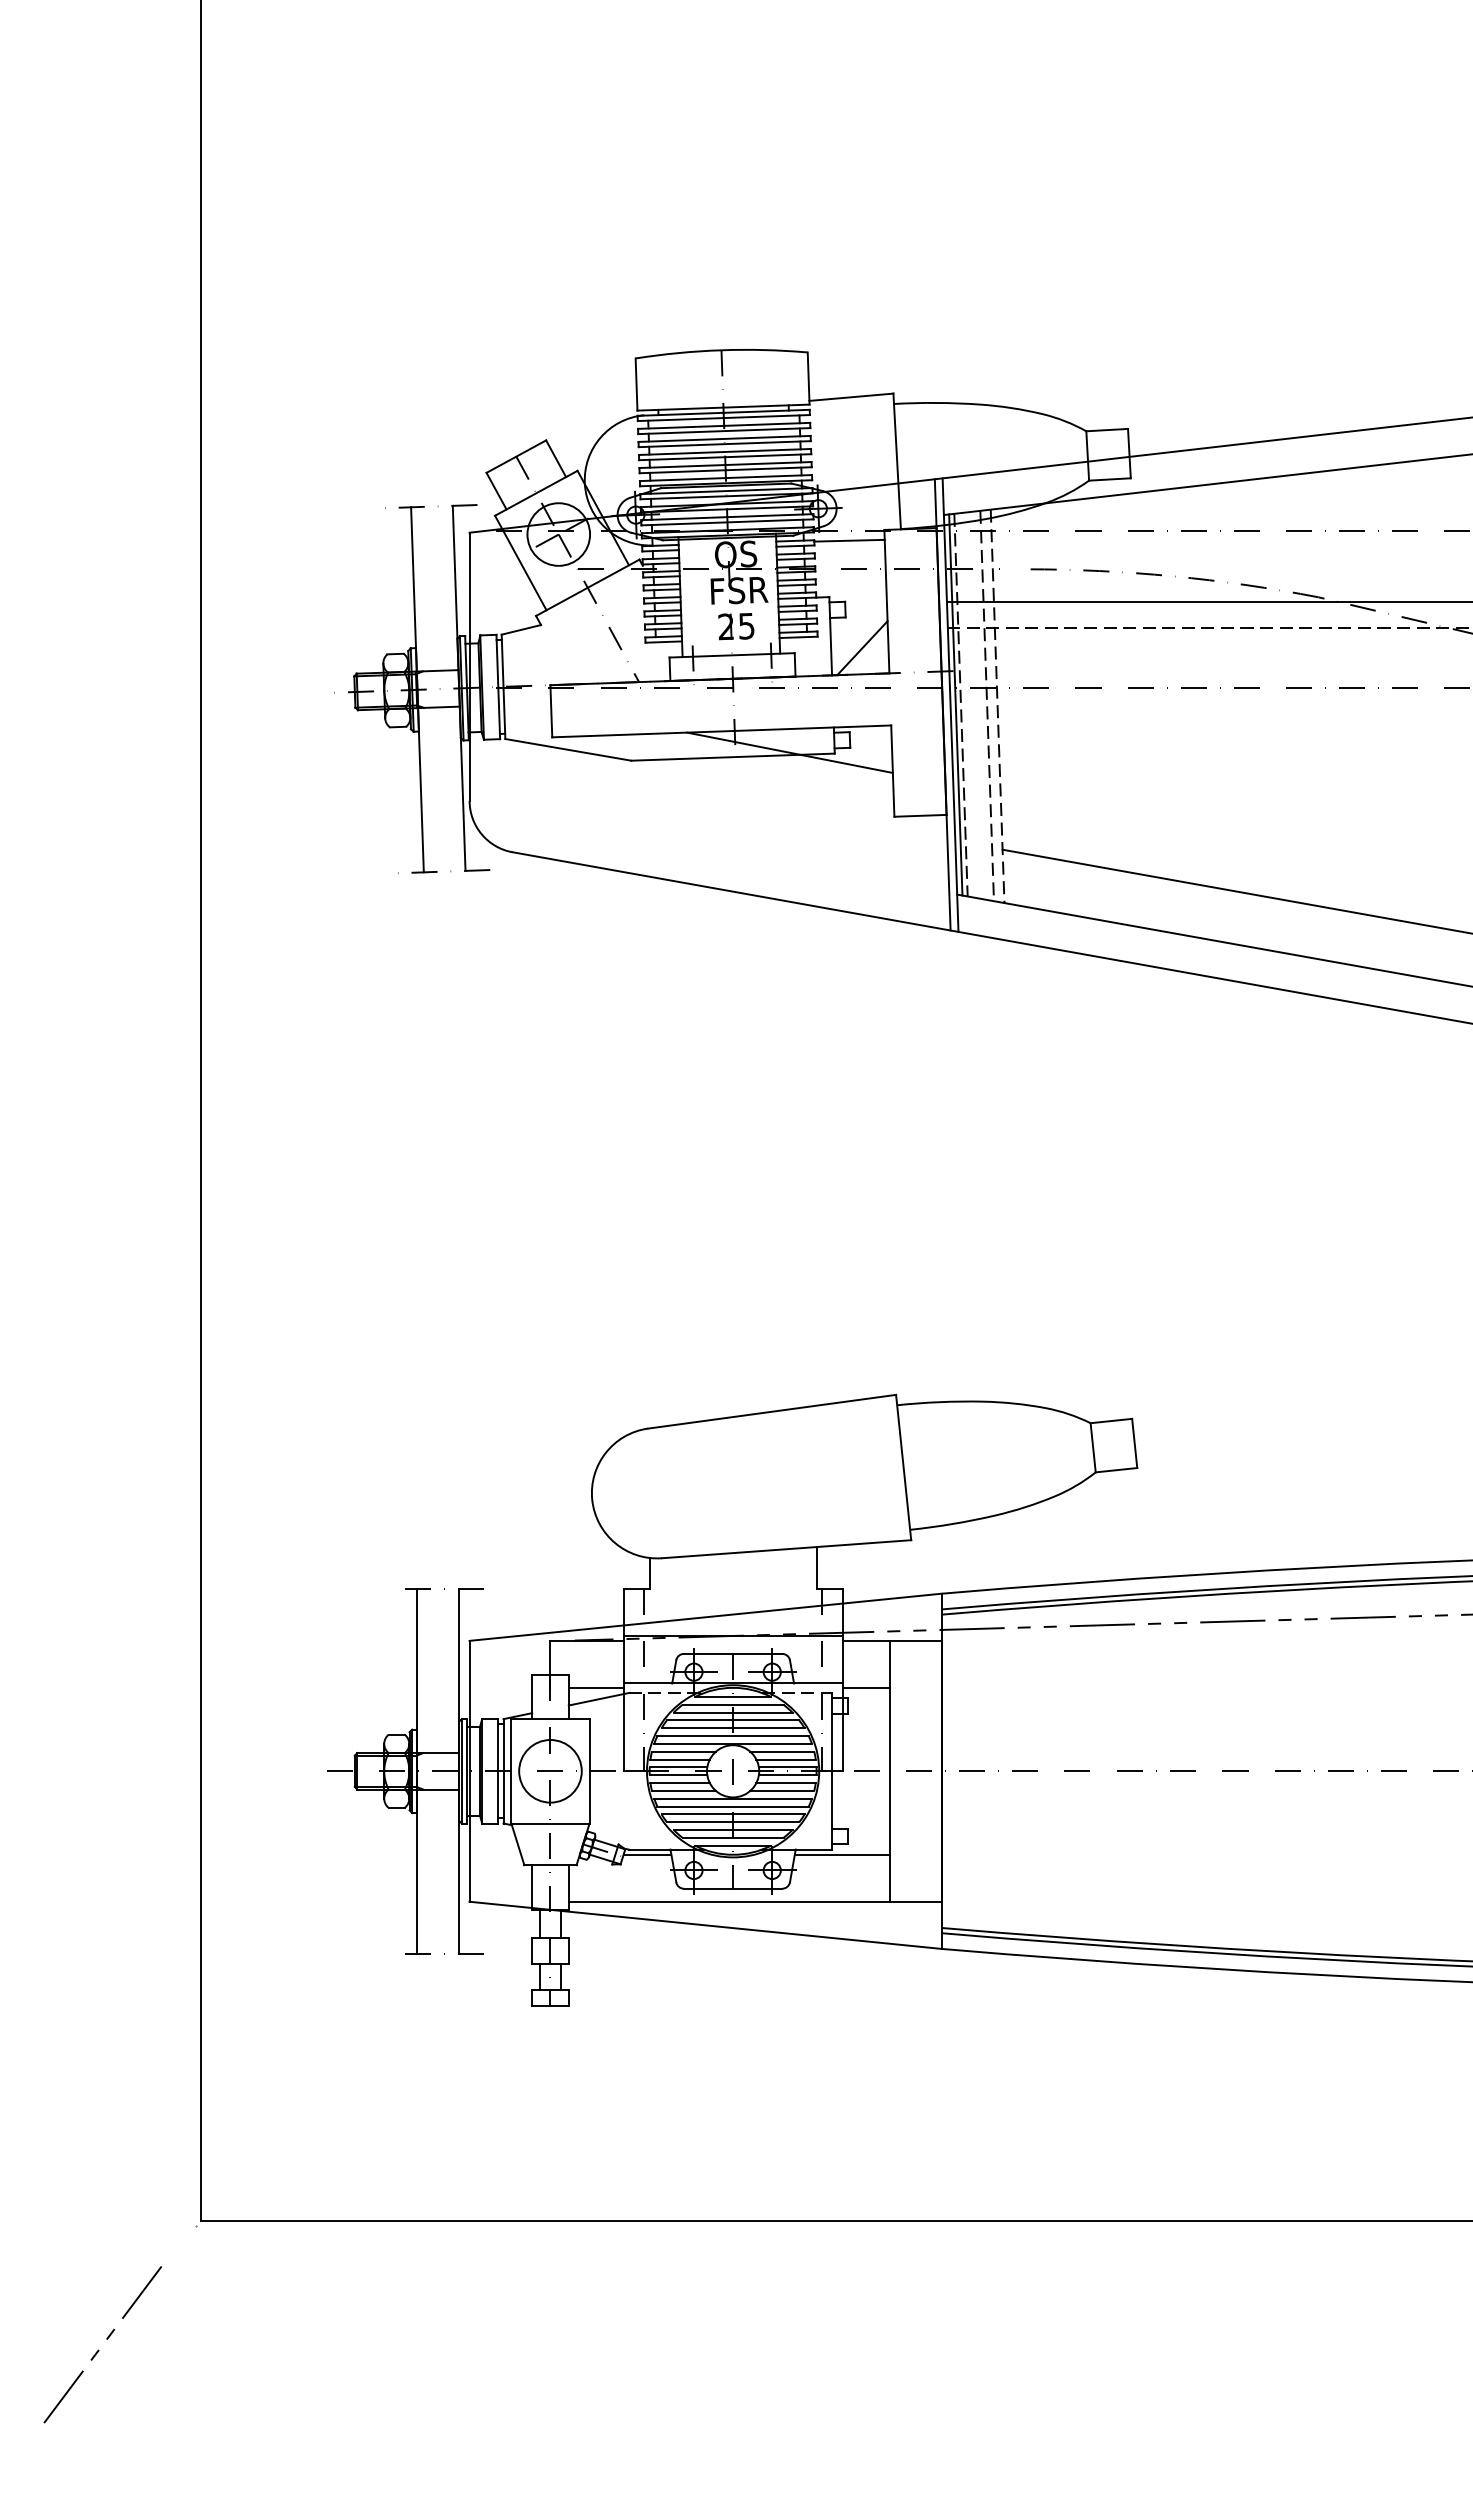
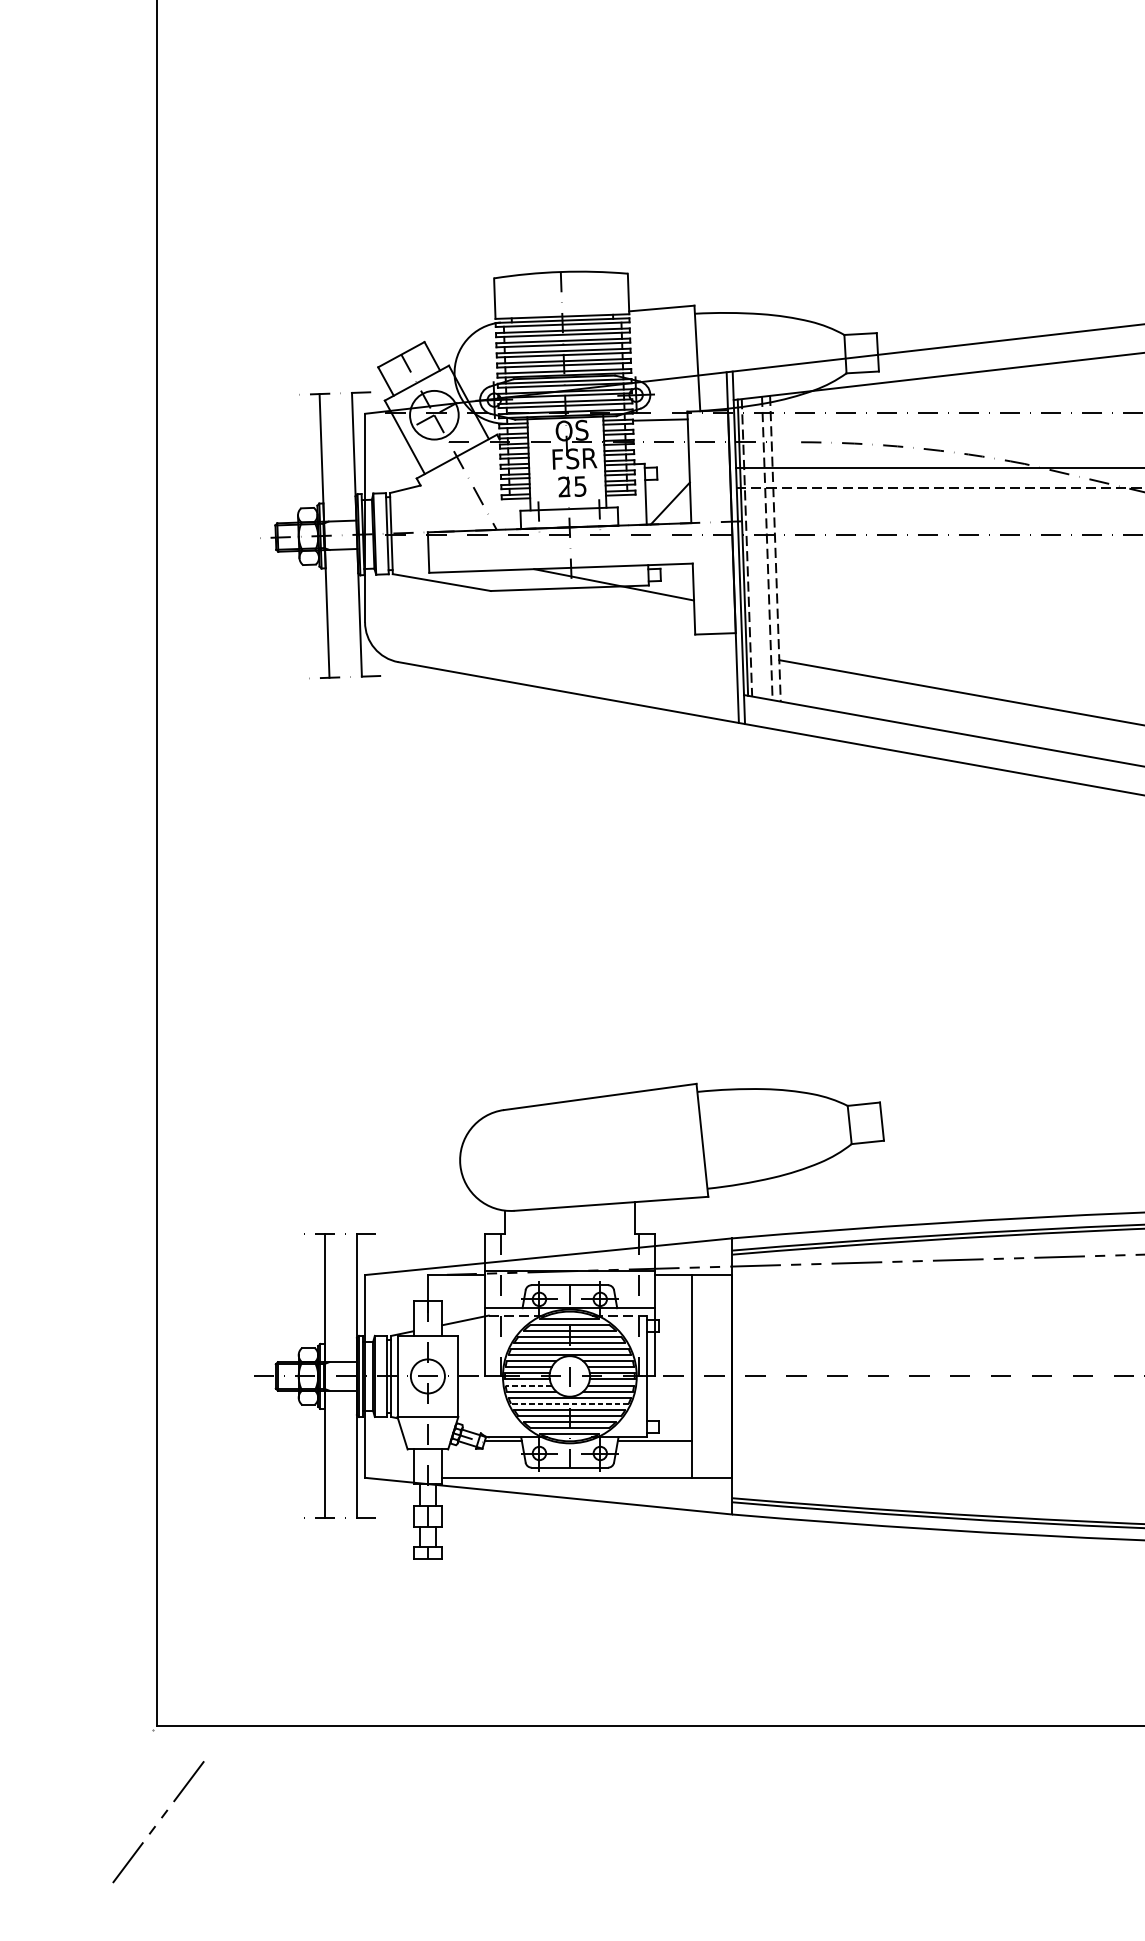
line: (595, 1687) -> (462, 1311), removed
line: (865, 1687) -> (672, 1311), removed
circle: (550, 1771) -> (427, 1376), size x0.7
line: (680, 1783) -> (528, 1385), solid -> dashed
line: (733, 1806) -> (570, 1403), solid -> dashed
line: (106, 2339) -> (161, 1818), moved

